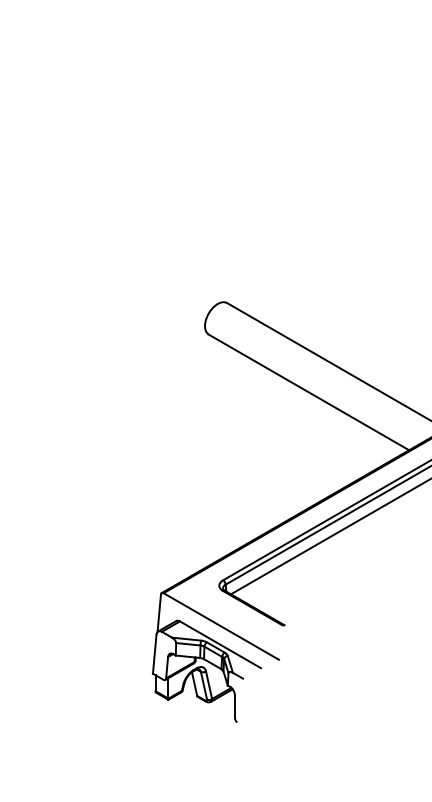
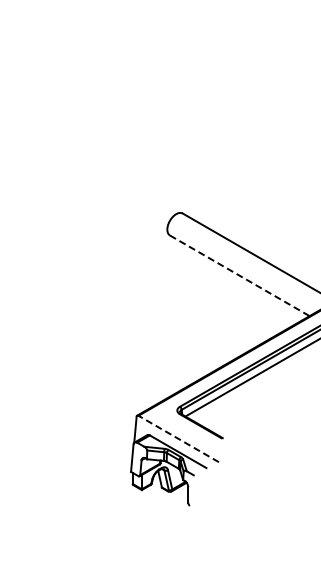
line: (308, 391) -> (239, 275), solid -> dashed
line: (221, 625) -> (178, 438), solid -> dashed

